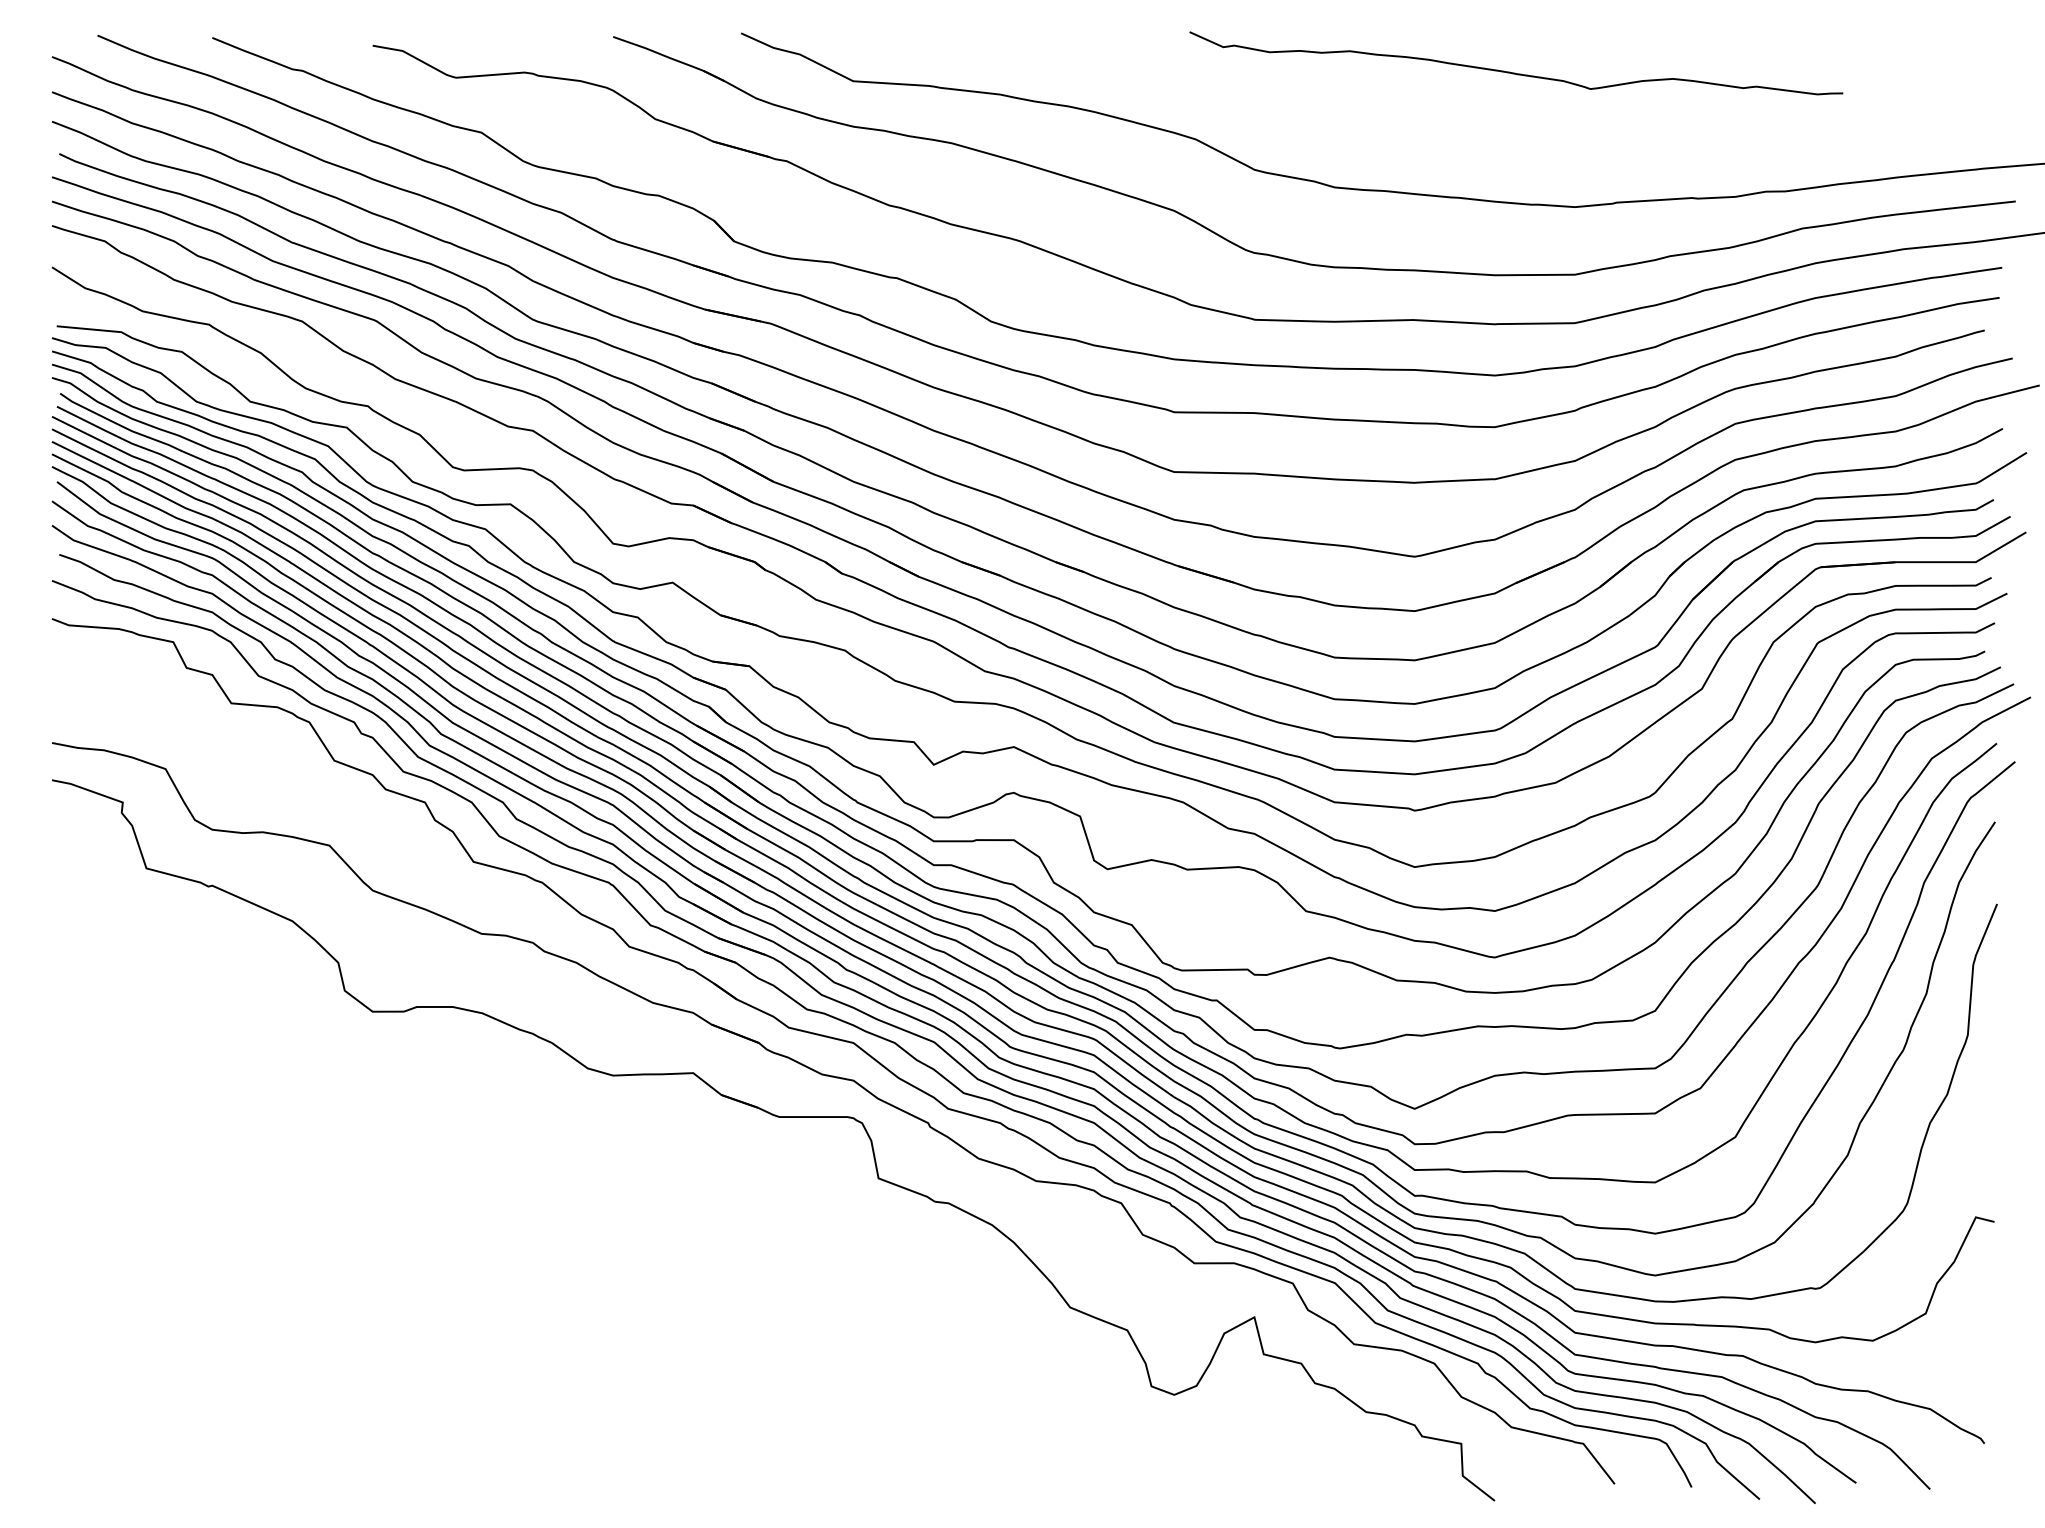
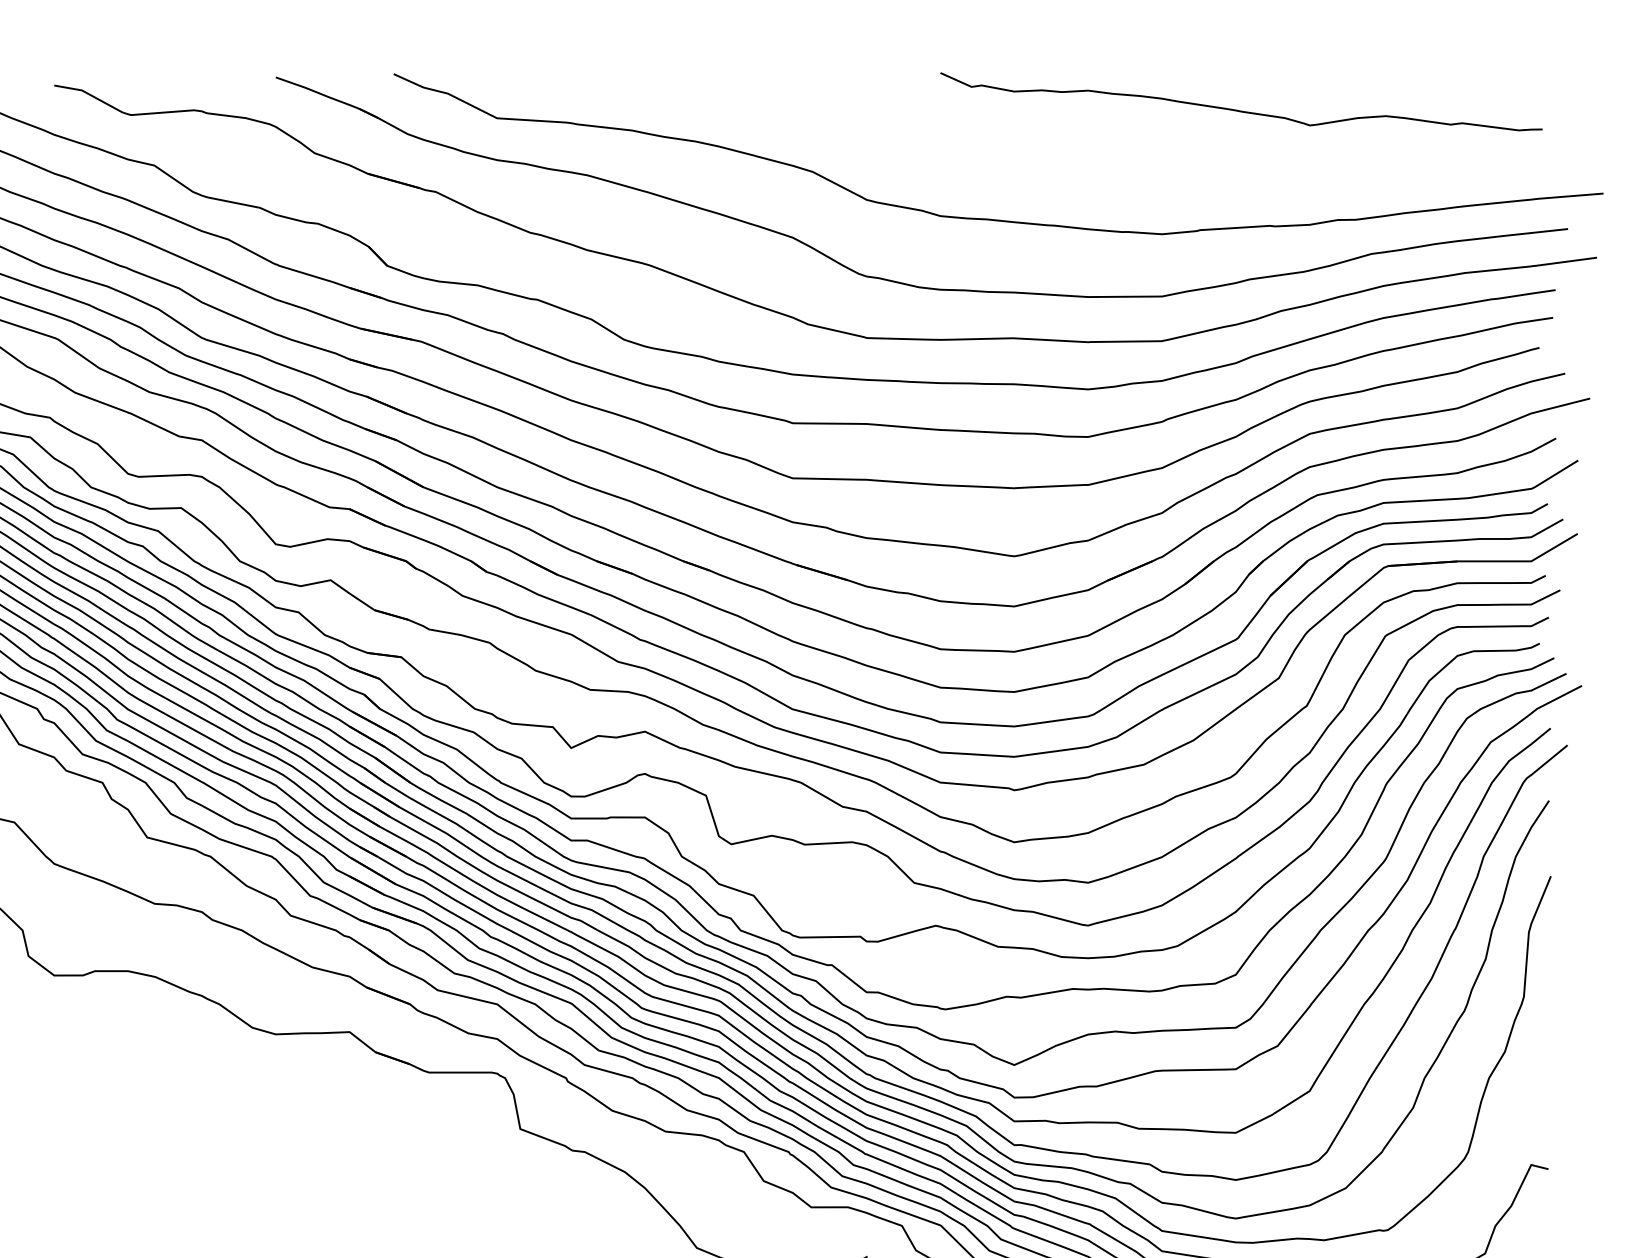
curve: (1515, 72) -> (1240, 110), moved

